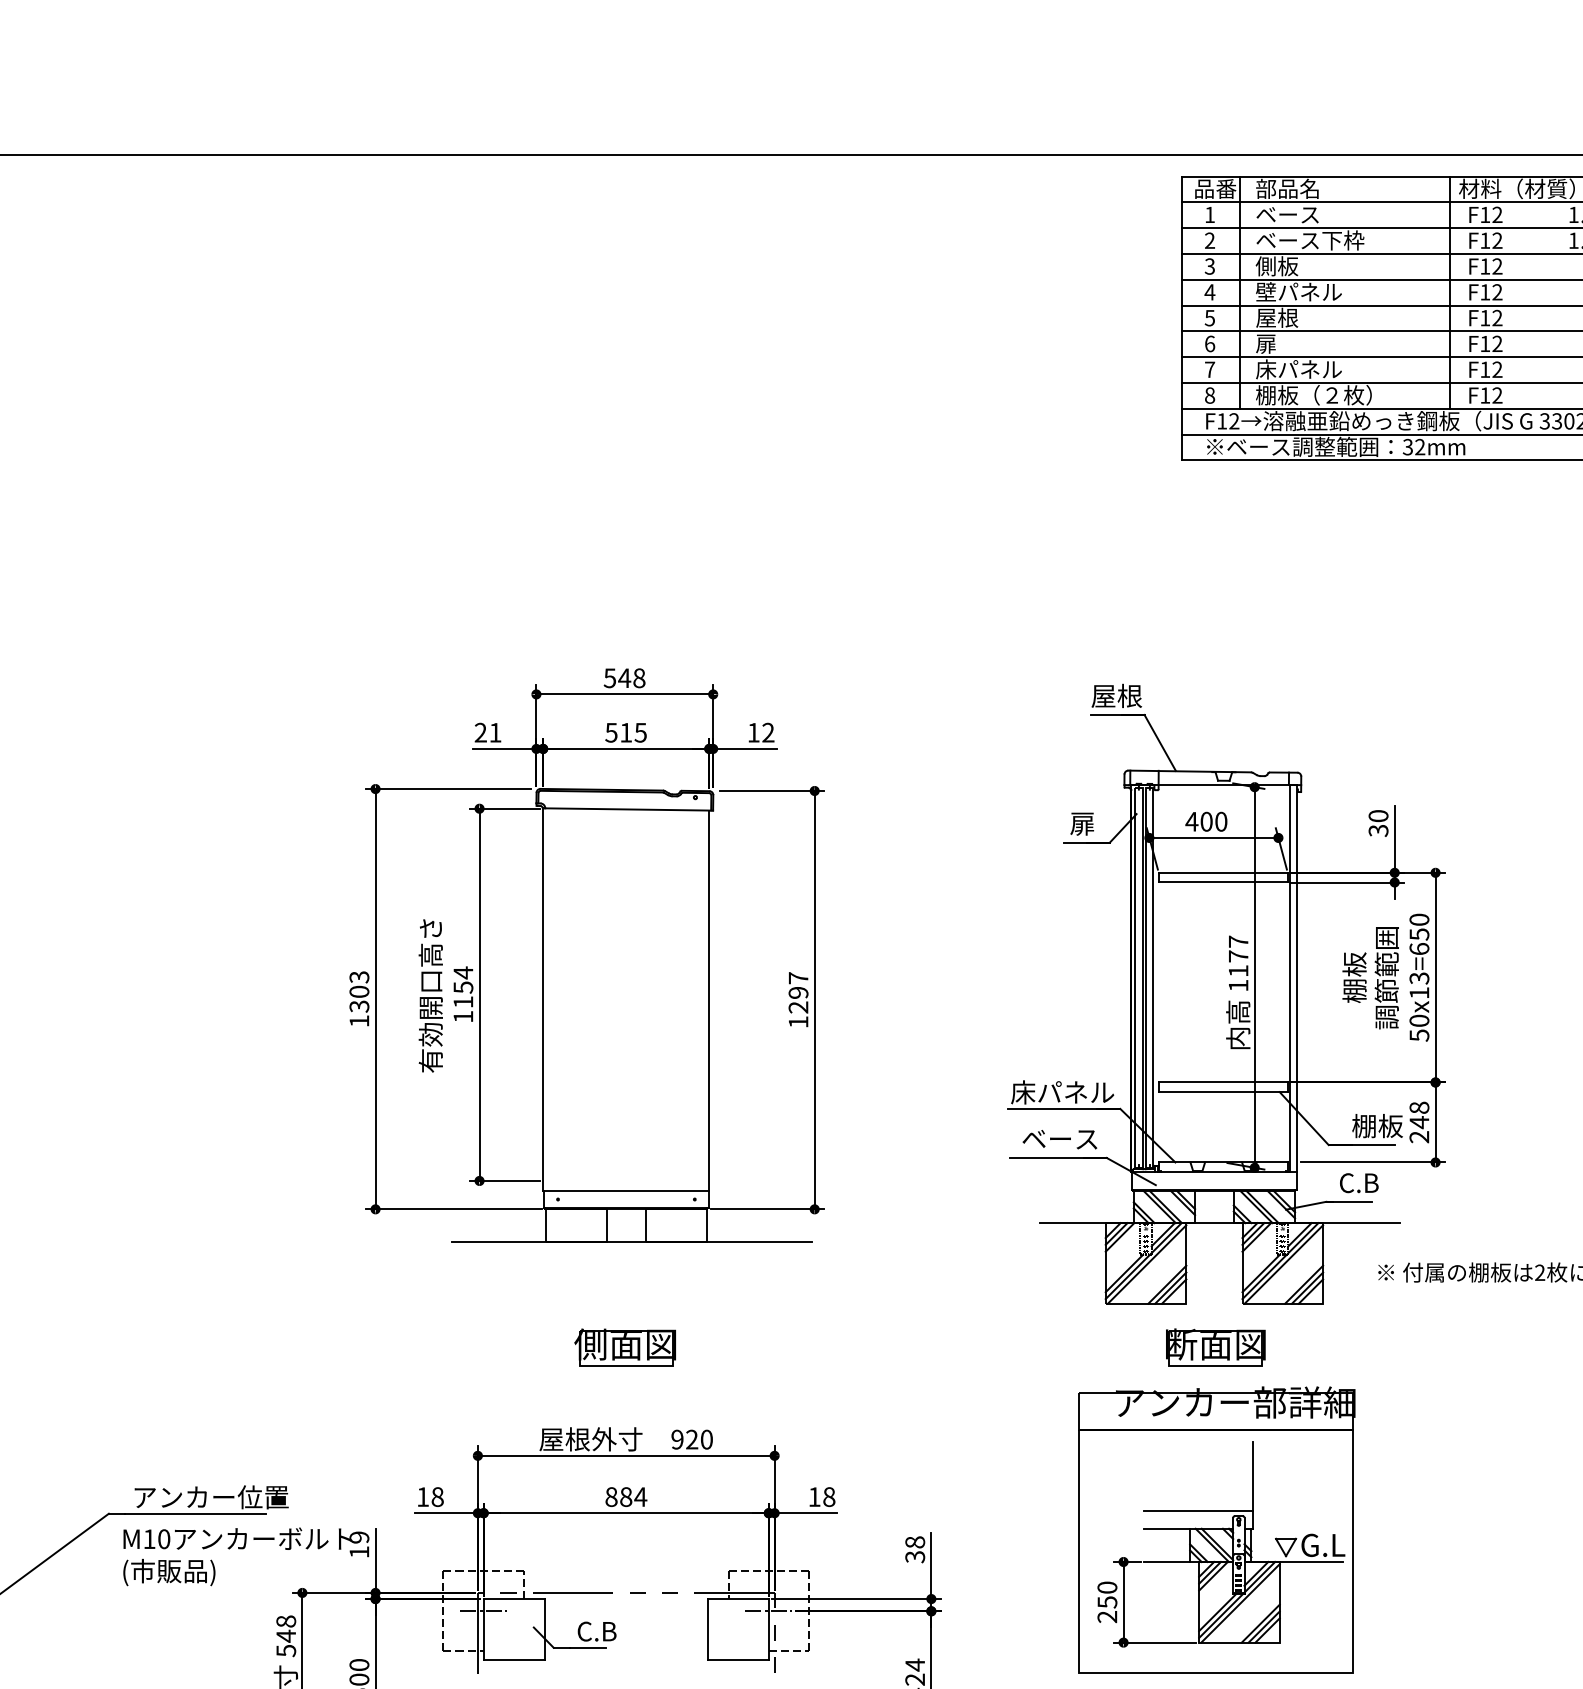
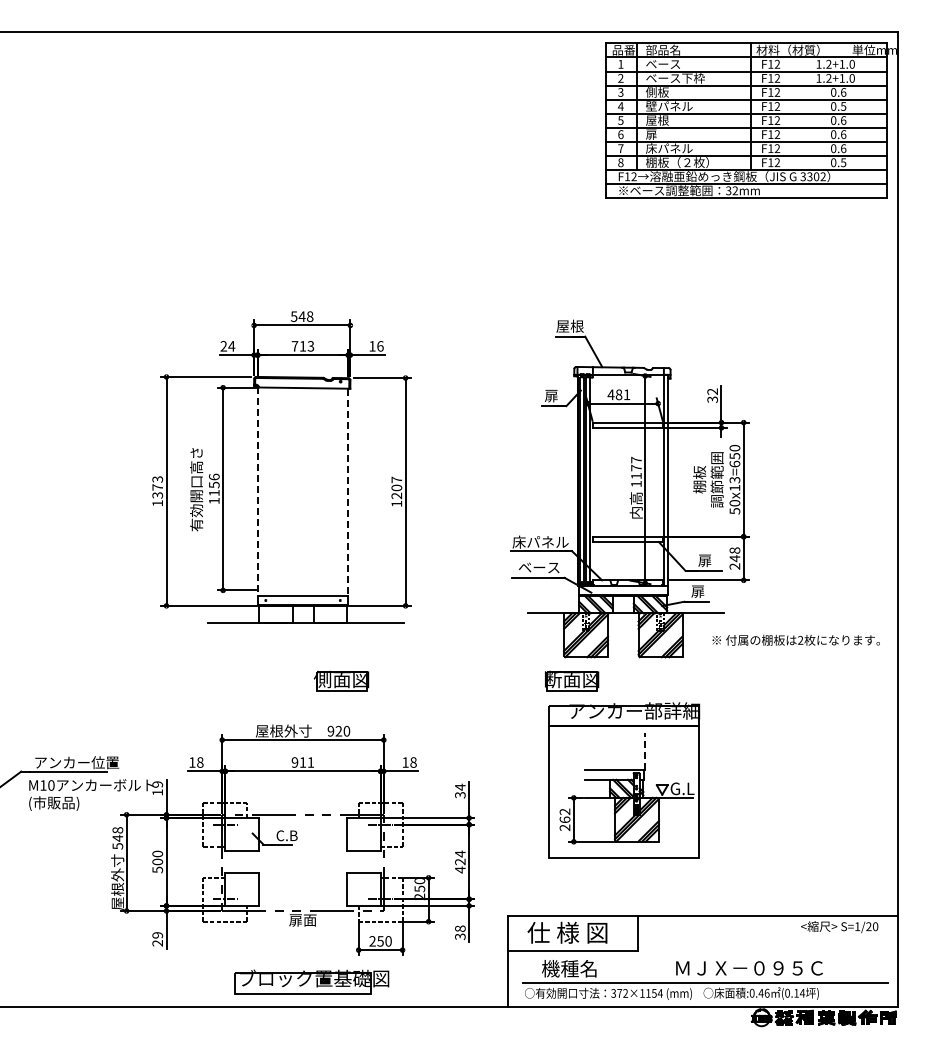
text: (494, 733) -> (231, 346), 21 -> 24
text: (625, 733) -> (302, 346), 515 -> 713
text: (768, 733) -> (380, 346), 12 -> 16
text: (1378, 815) -> (712, 391), 30 -> 32
text: (1212, 821) -> (622, 394), 400 -> 481
text: (463, 971) -> (214, 476), 1154 -> 1156
text: (359, 991) -> (157, 487), 1303 -> 1373
text: (797, 991) -> (396, 487), 1297 -> 1207
line: (542, 1001) -> (257, 492), solid -> dashed
line: (709, 1001) -> (348, 492), solid -> dashed
text: (1376, 1126) -> (711, 560), 棚板 -> 扉
text: (1358, 1182) -> (701, 591), C.B -> 扉
part: (625, 1346) -> (341, 680), moved
part: (1216, 1346) -> (572, 680), moved
line: (1253, 1476) -> (644, 751), solid -> dashed
text: (625, 1496) -> (302, 762), 884 -> 911
text: (915, 1541) -> (460, 786), 38 -> 34
text: (1106, 1594) -> (564, 815), 250 -> 262

